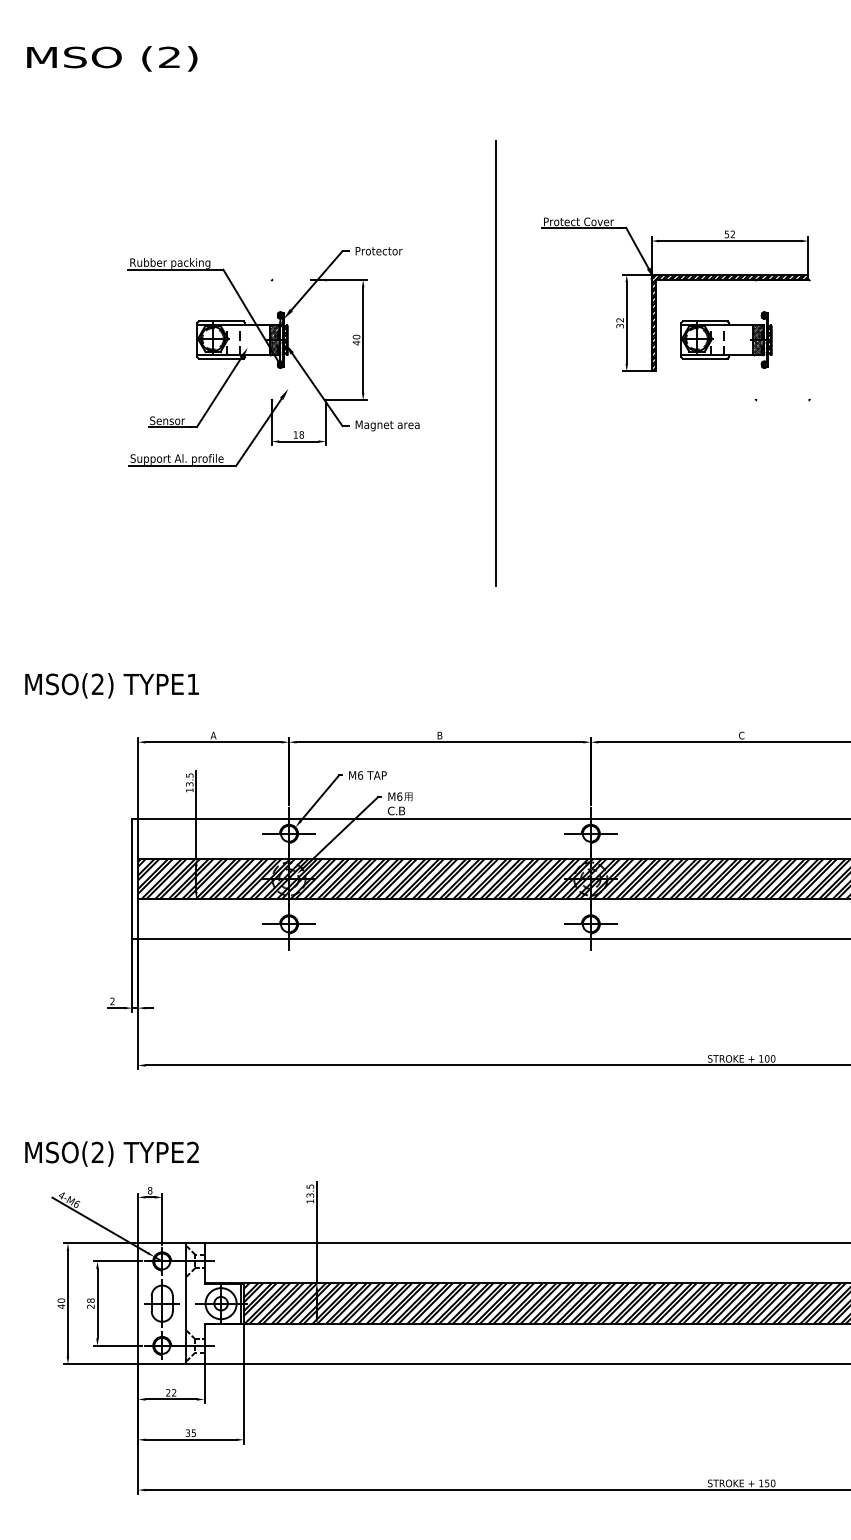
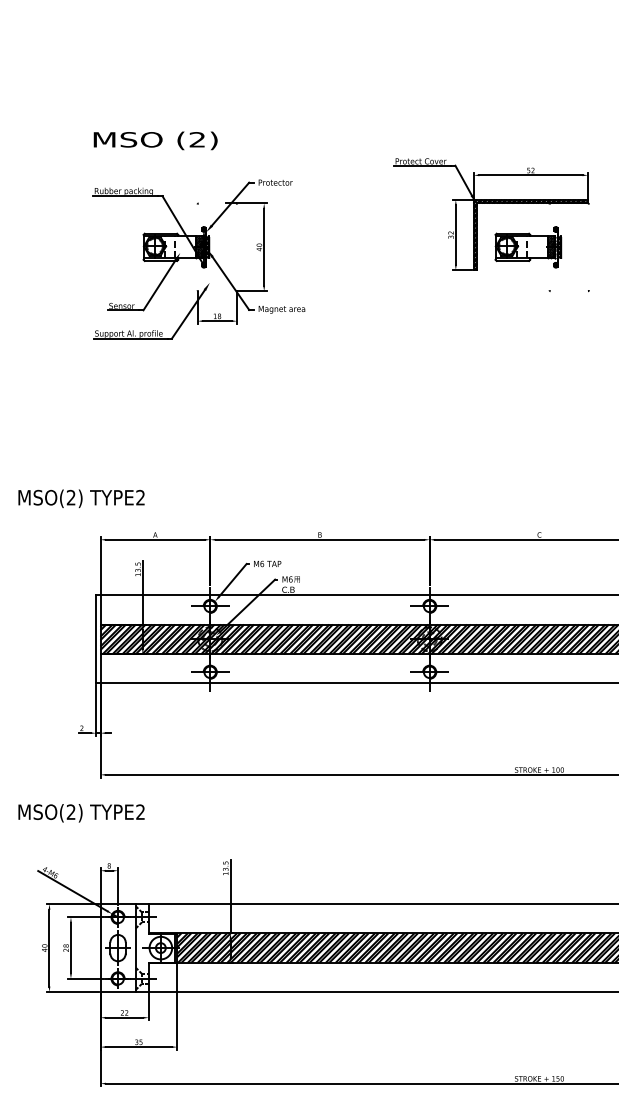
text: (111, 58) -> (155, 140), moved
line: (495, 363) -> (360, 264), removed
text: (193, 684) -> (140, 497), TYPE1 -> TYPE2
text: (111, 1154) -> (81, 813), moved

